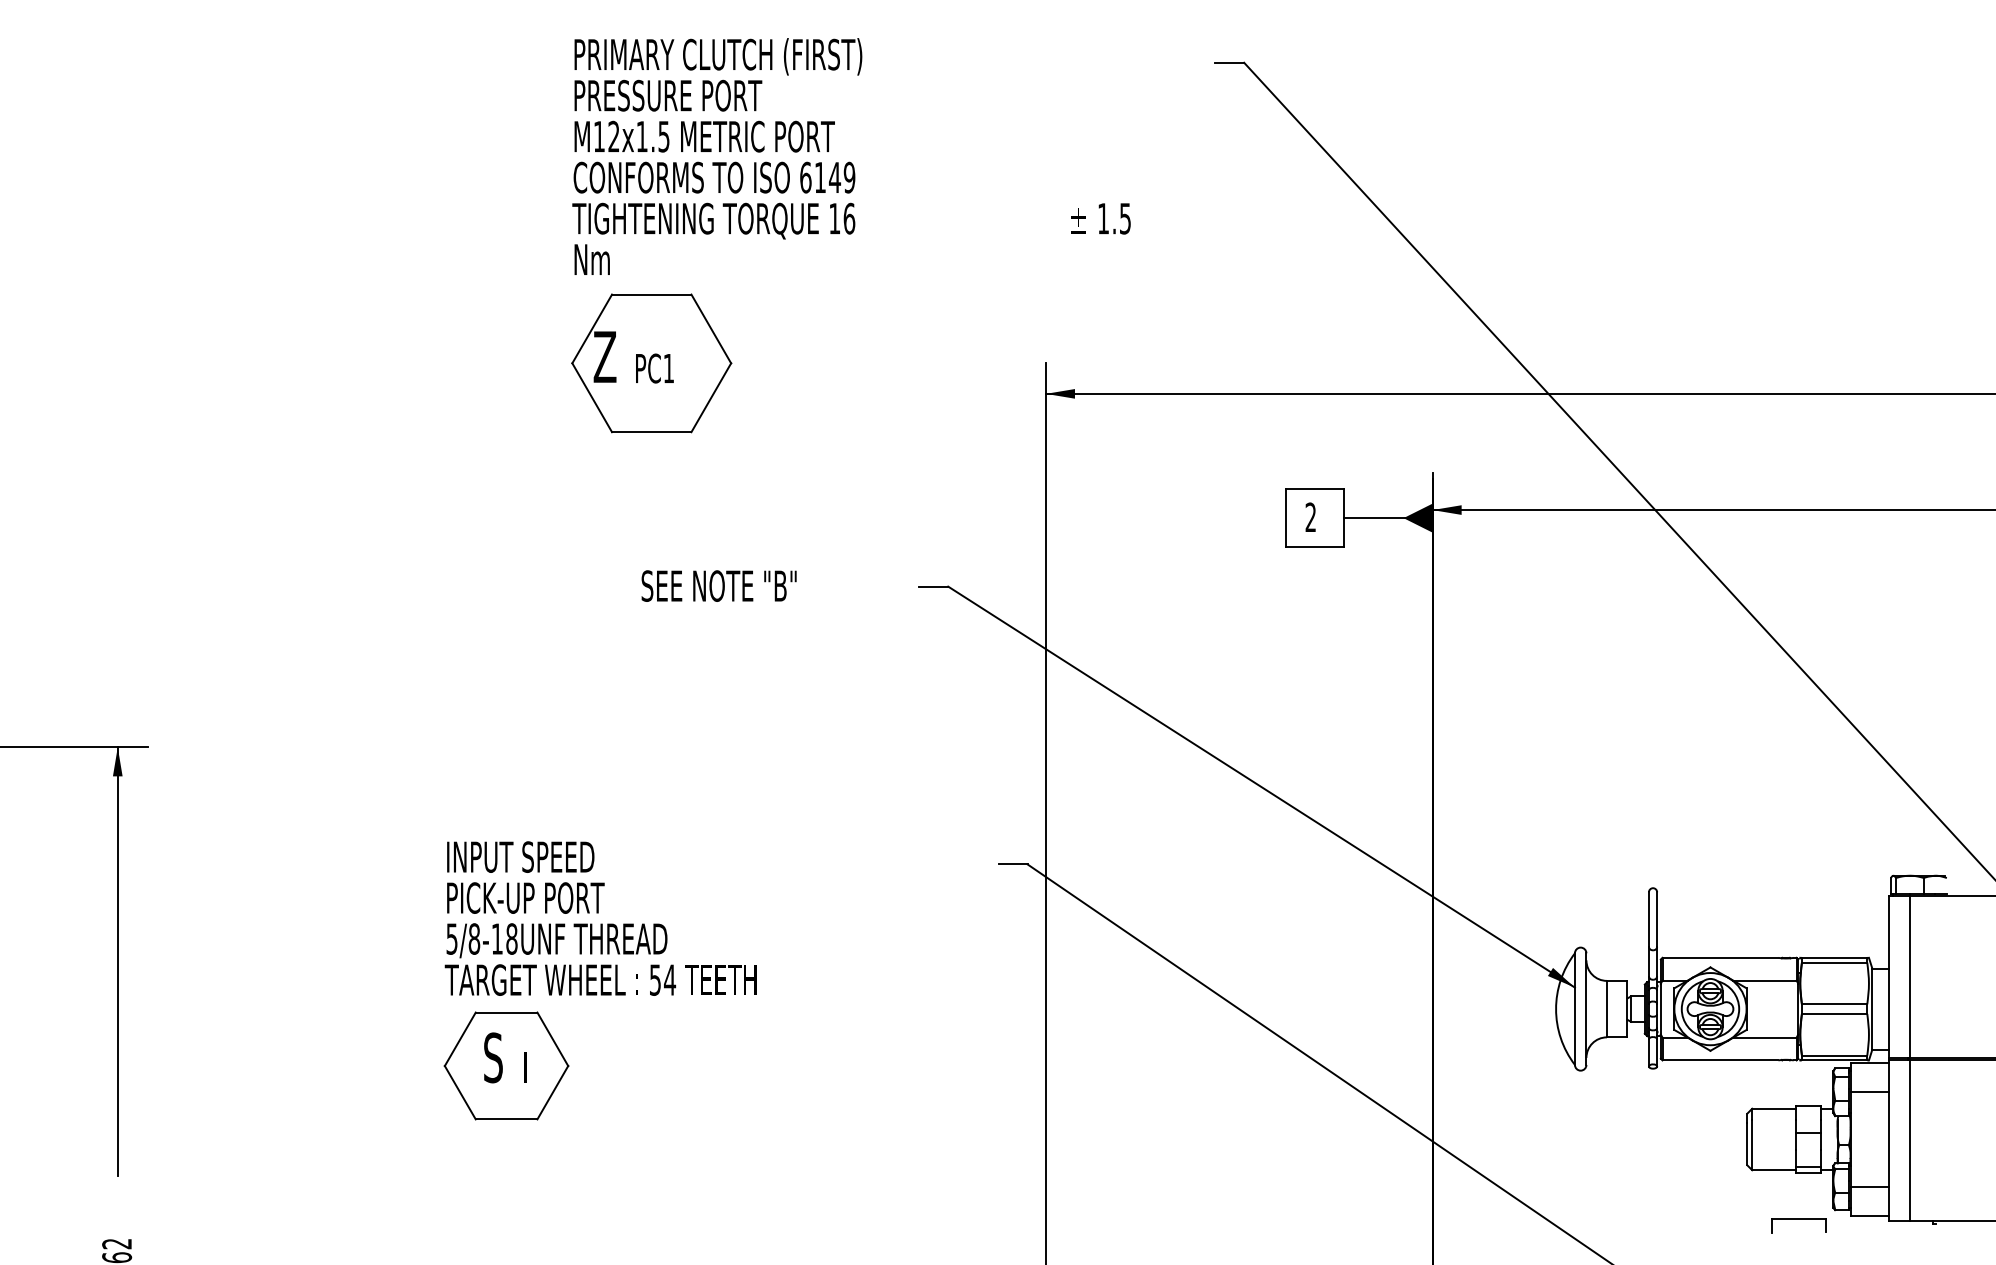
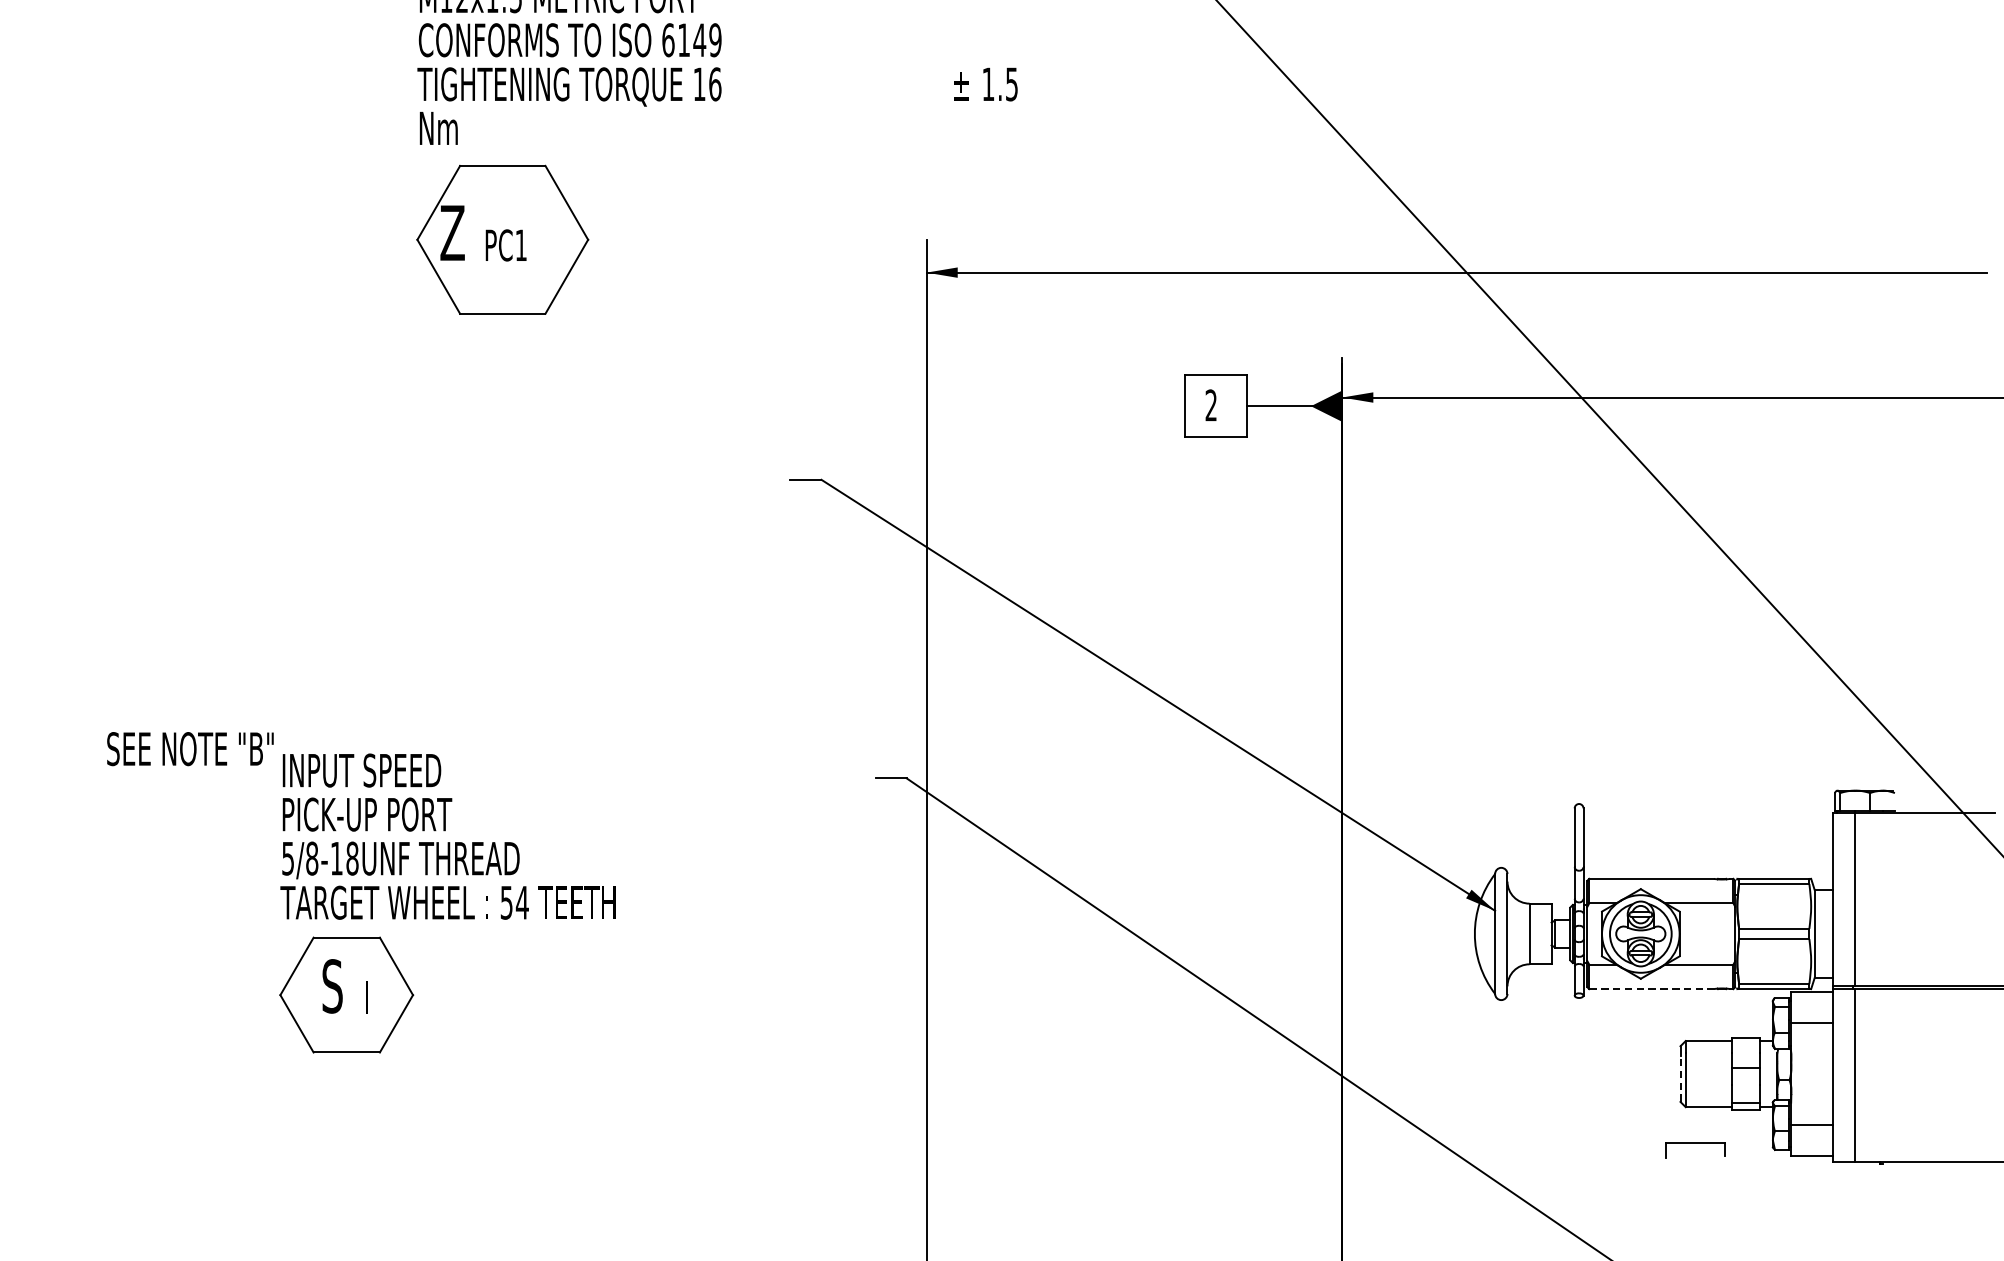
text: (718, 585) -> (189, 748), moved
line: (1720, 1060) -> (1651, 989), solid -> dashed
line: (1747, 1143) -> (1680, 1078), solid -> dashed
part: (1798, 1225) -> (1694, 1149), moved

